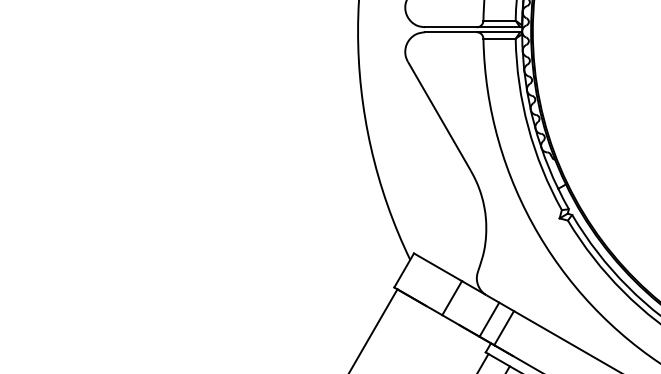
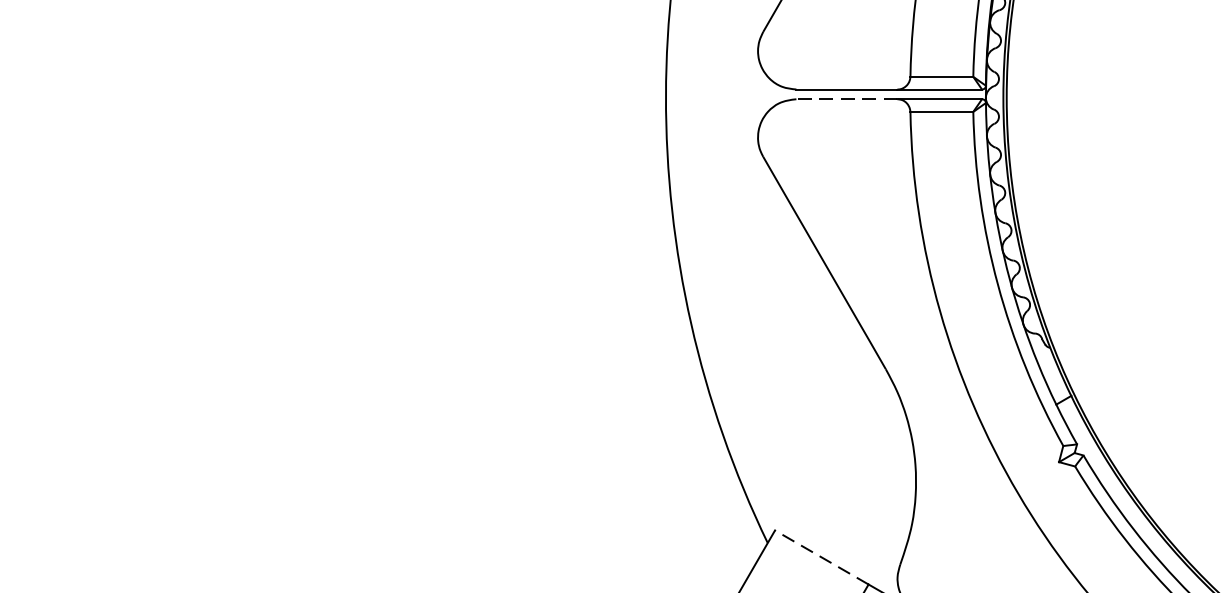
line: (450, 32) -> (846, 99), solid -> dashed
line: (437, 267) -> (820, 557), solid -> dashed

